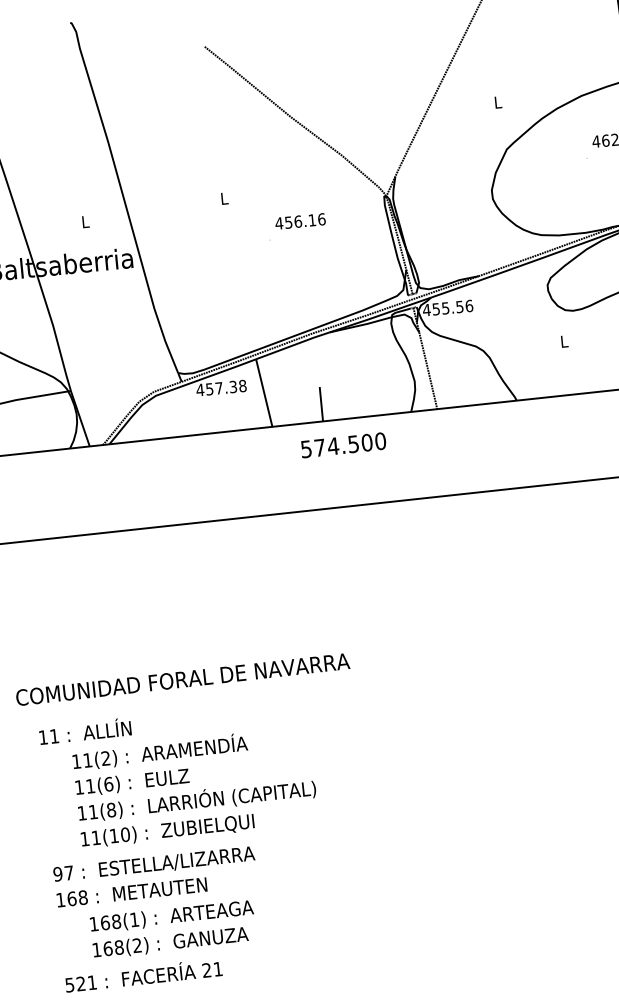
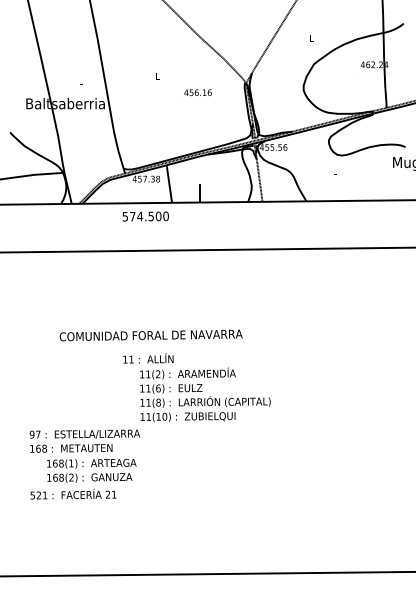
text: (343, 445) -> (145, 216), moved
text: (181, 679) -> (150, 335), moved
text: (178, 775) -> (196, 387), moved

